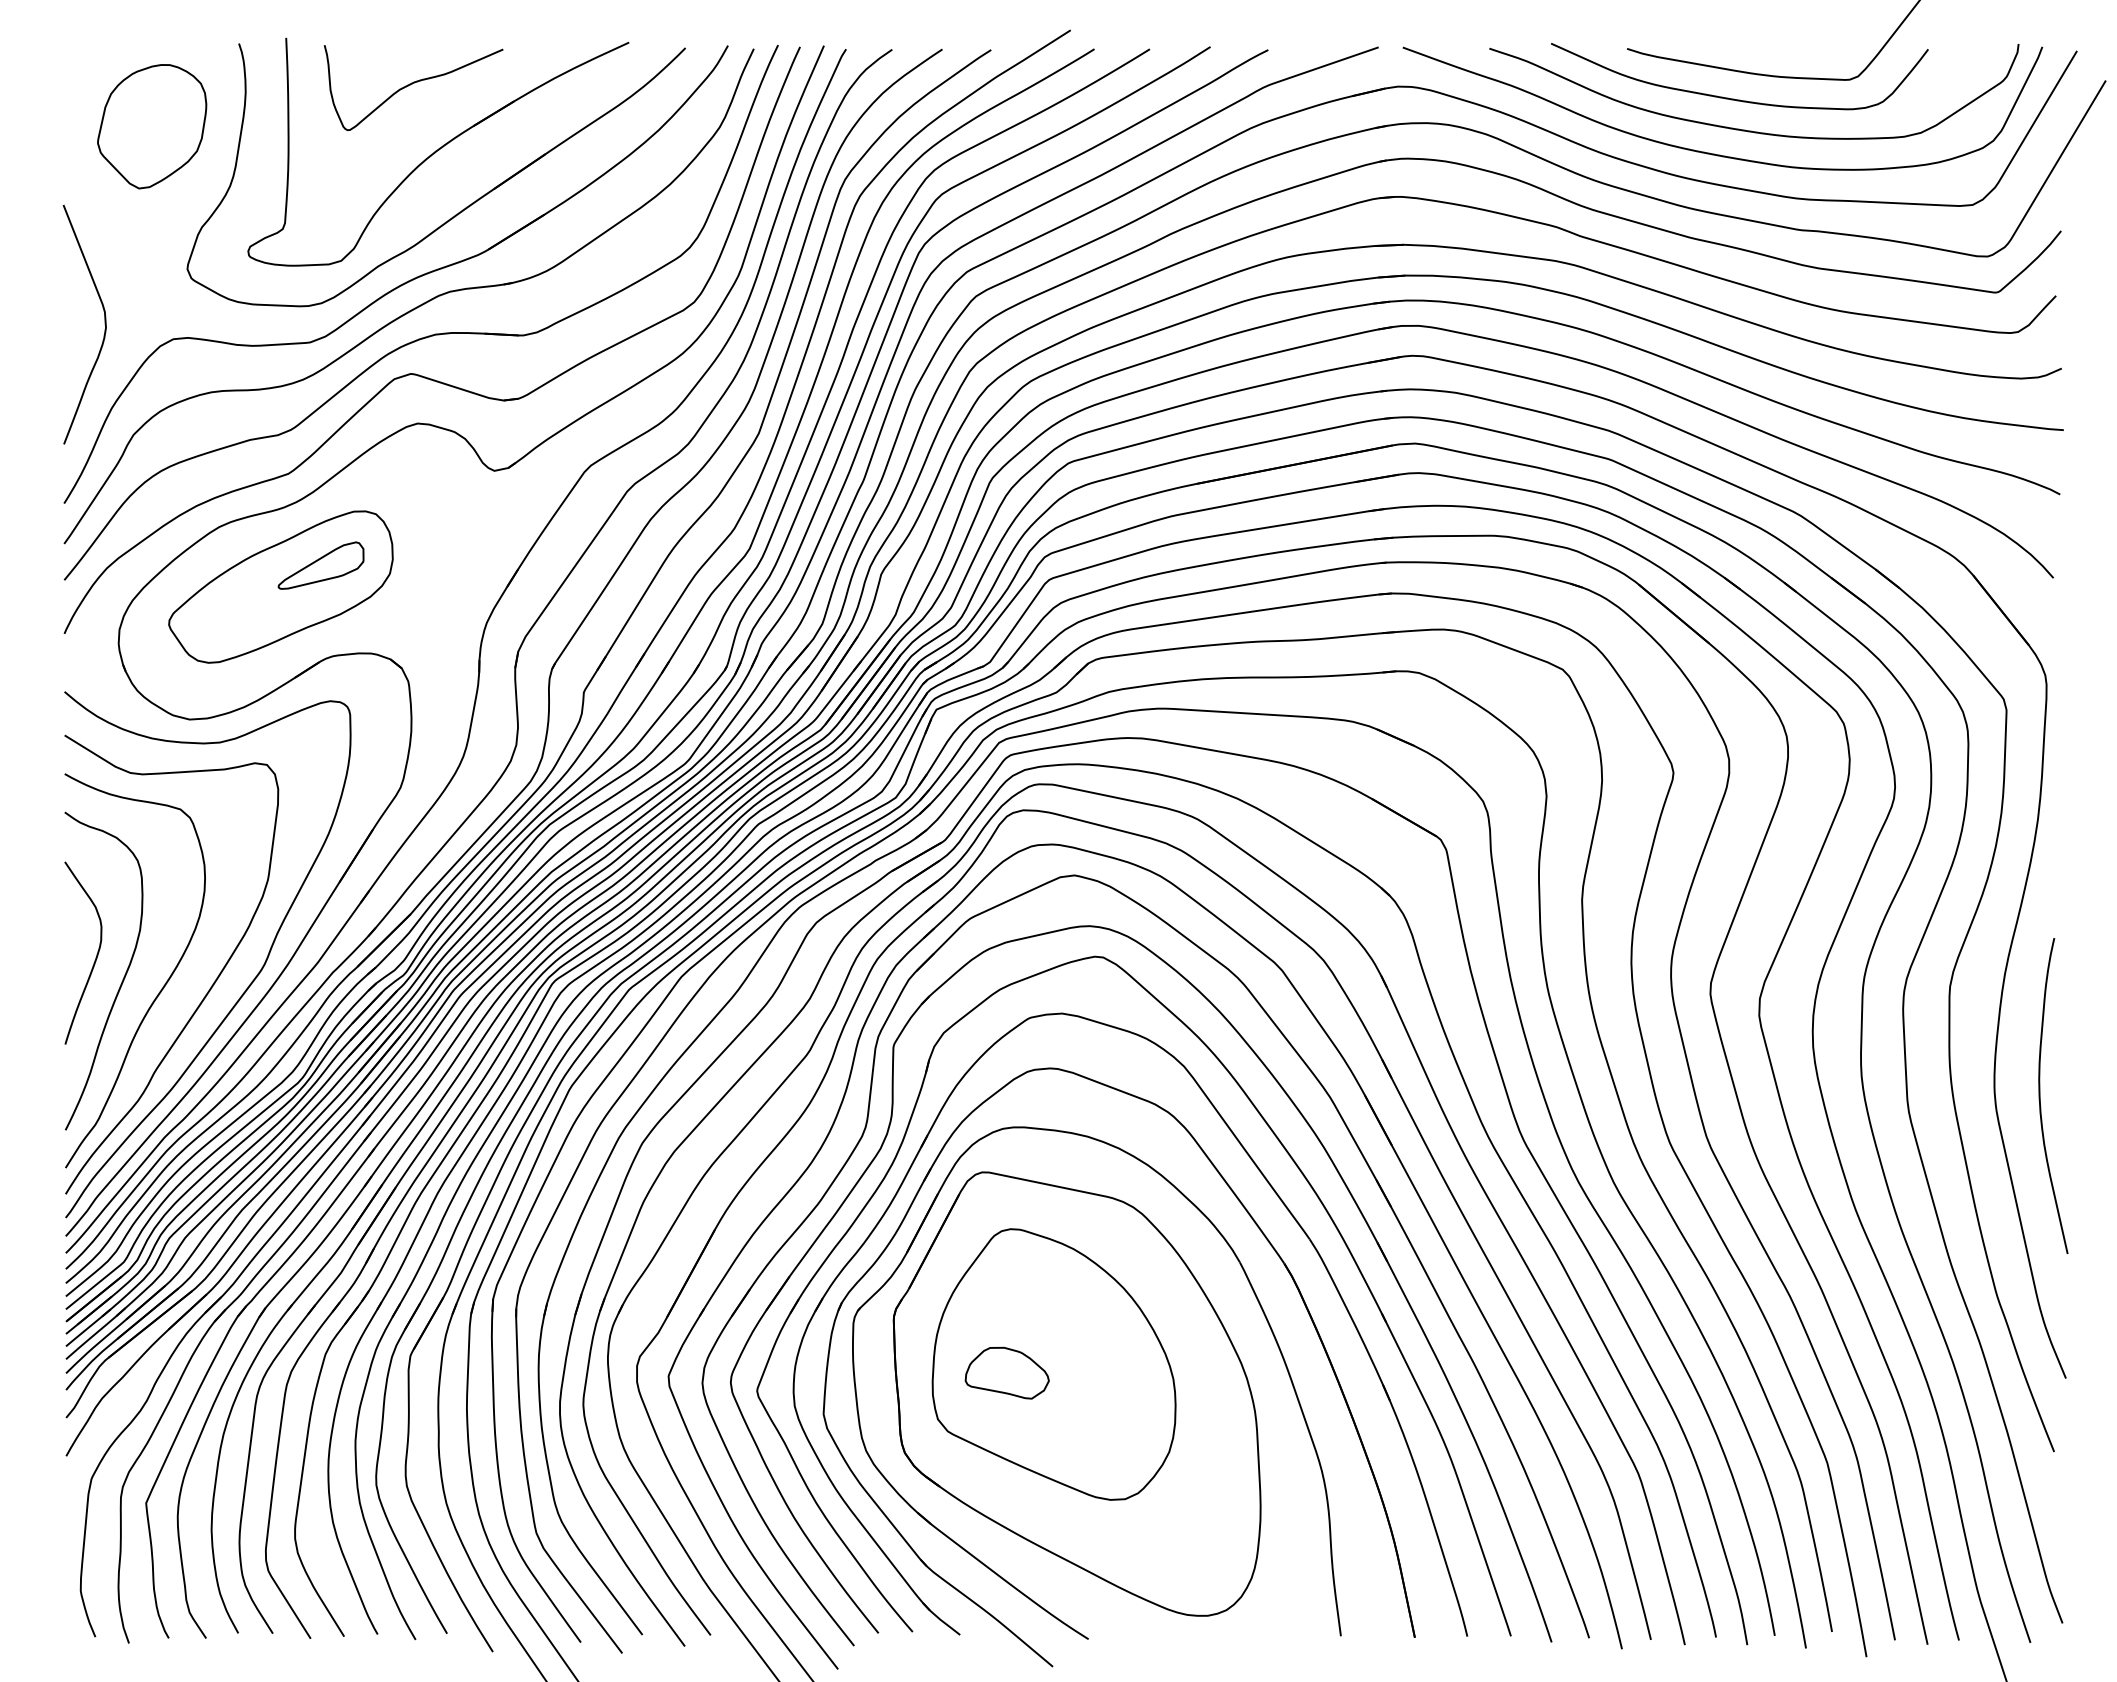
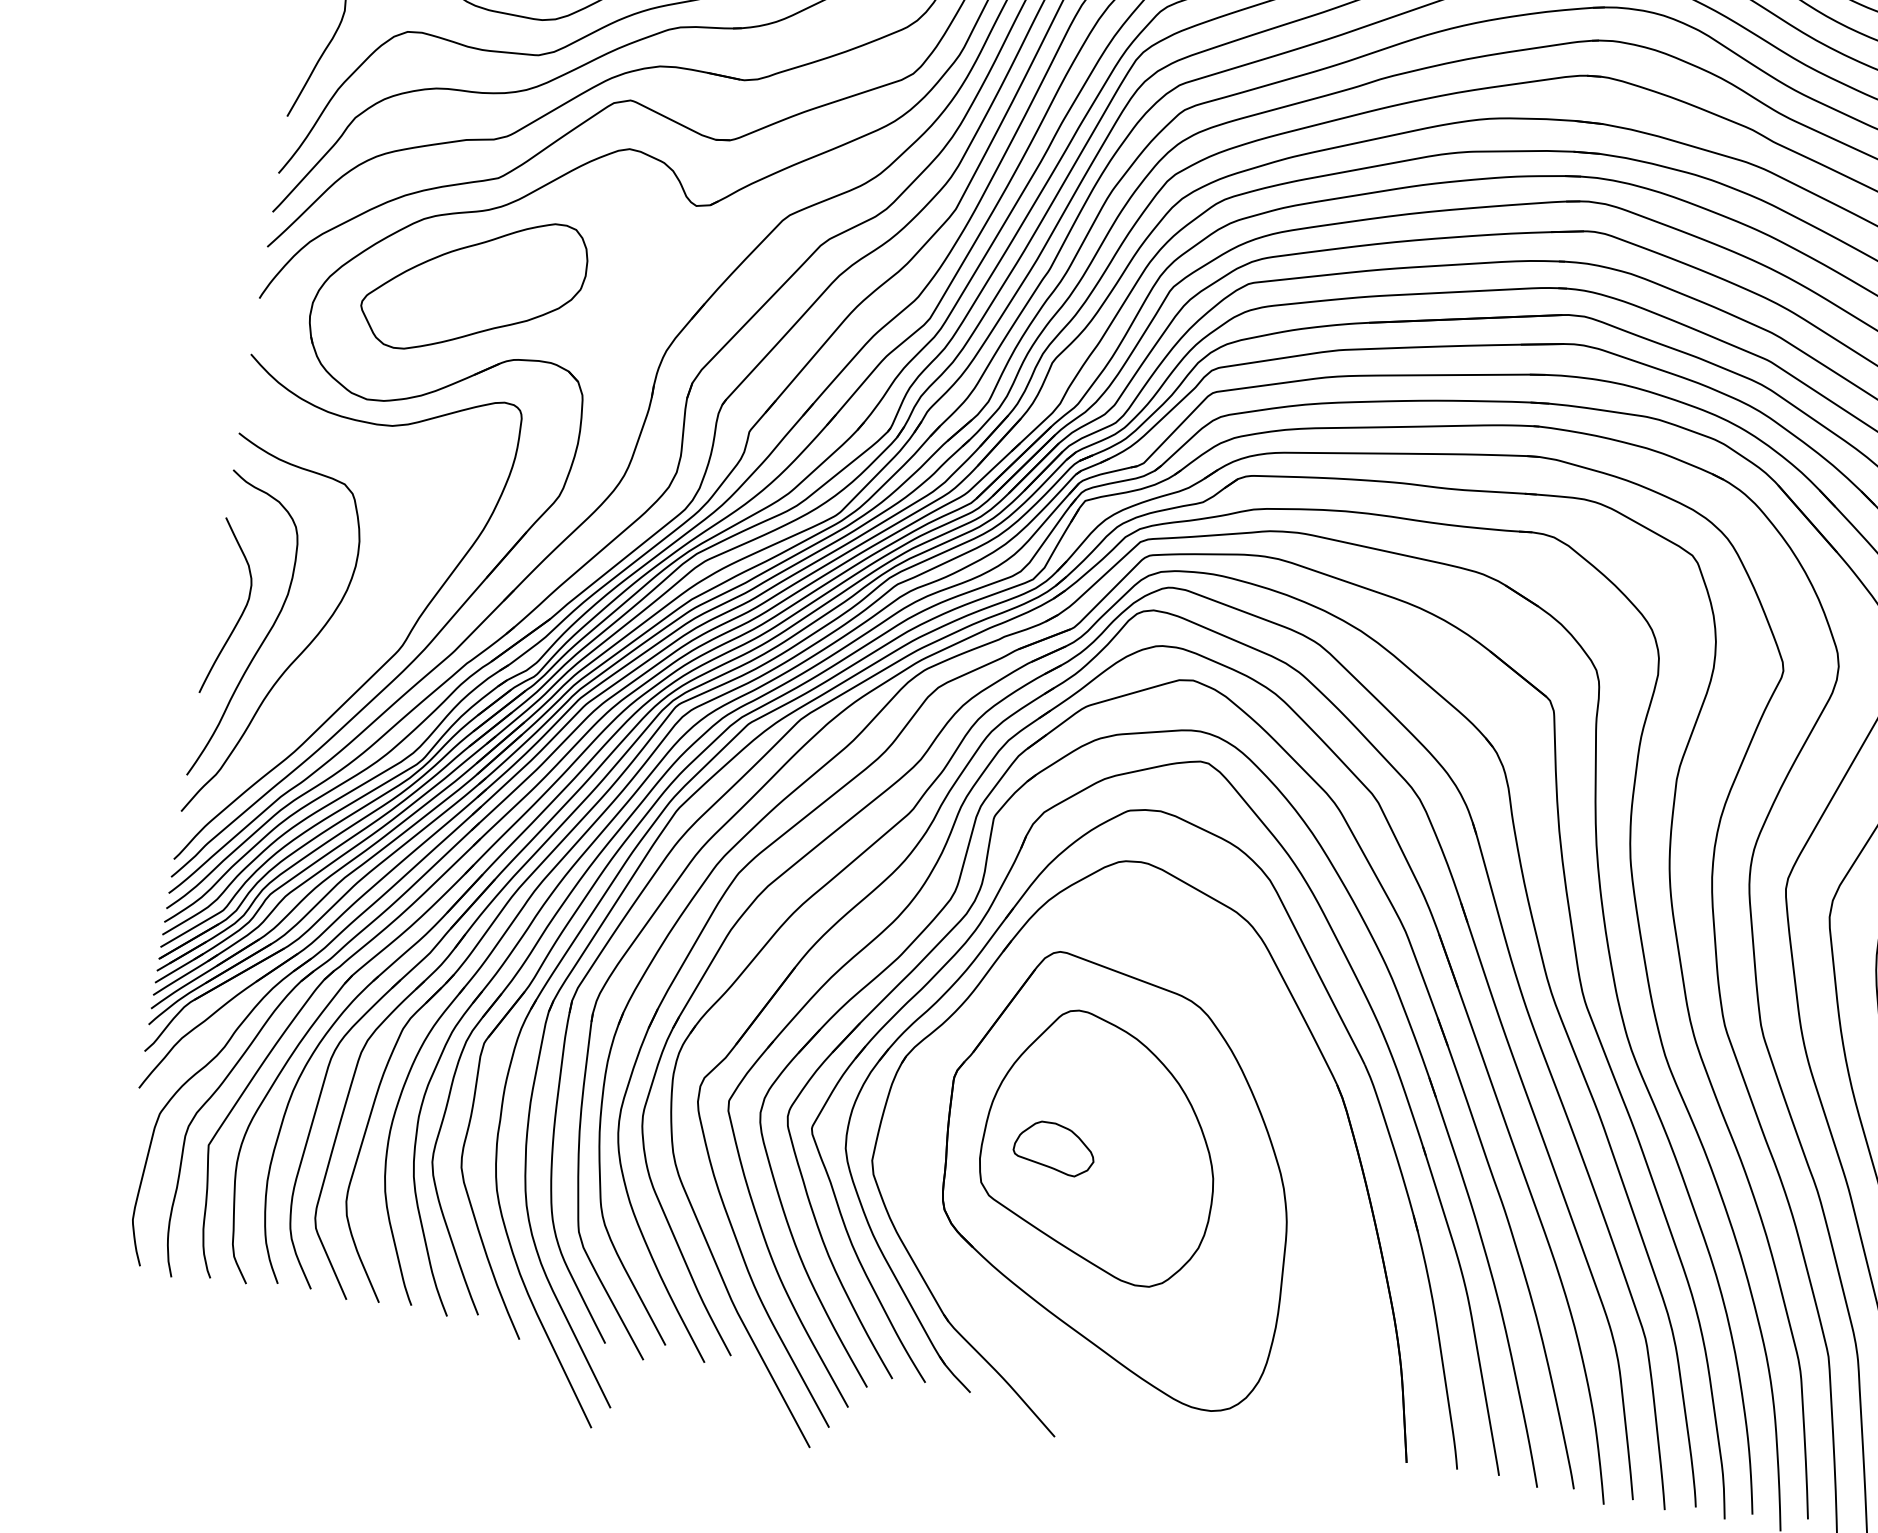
part: (320, 565) -> (515, 270), removed
curve: (209, 988) -> (345, 660), removed
part: (1261, 1310) -> (1308, 1125), removed

